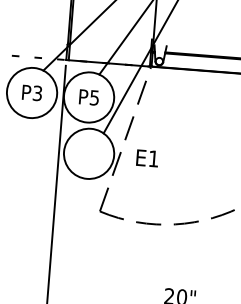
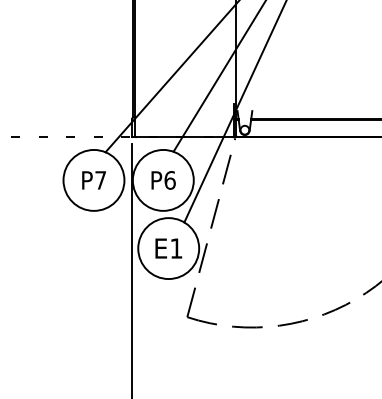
text: (37, 93) -> (100, 180), P3 -> P7
text: (94, 97) -> (169, 180), P5 -> P6
text: (147, 158) -> (168, 248), moved

